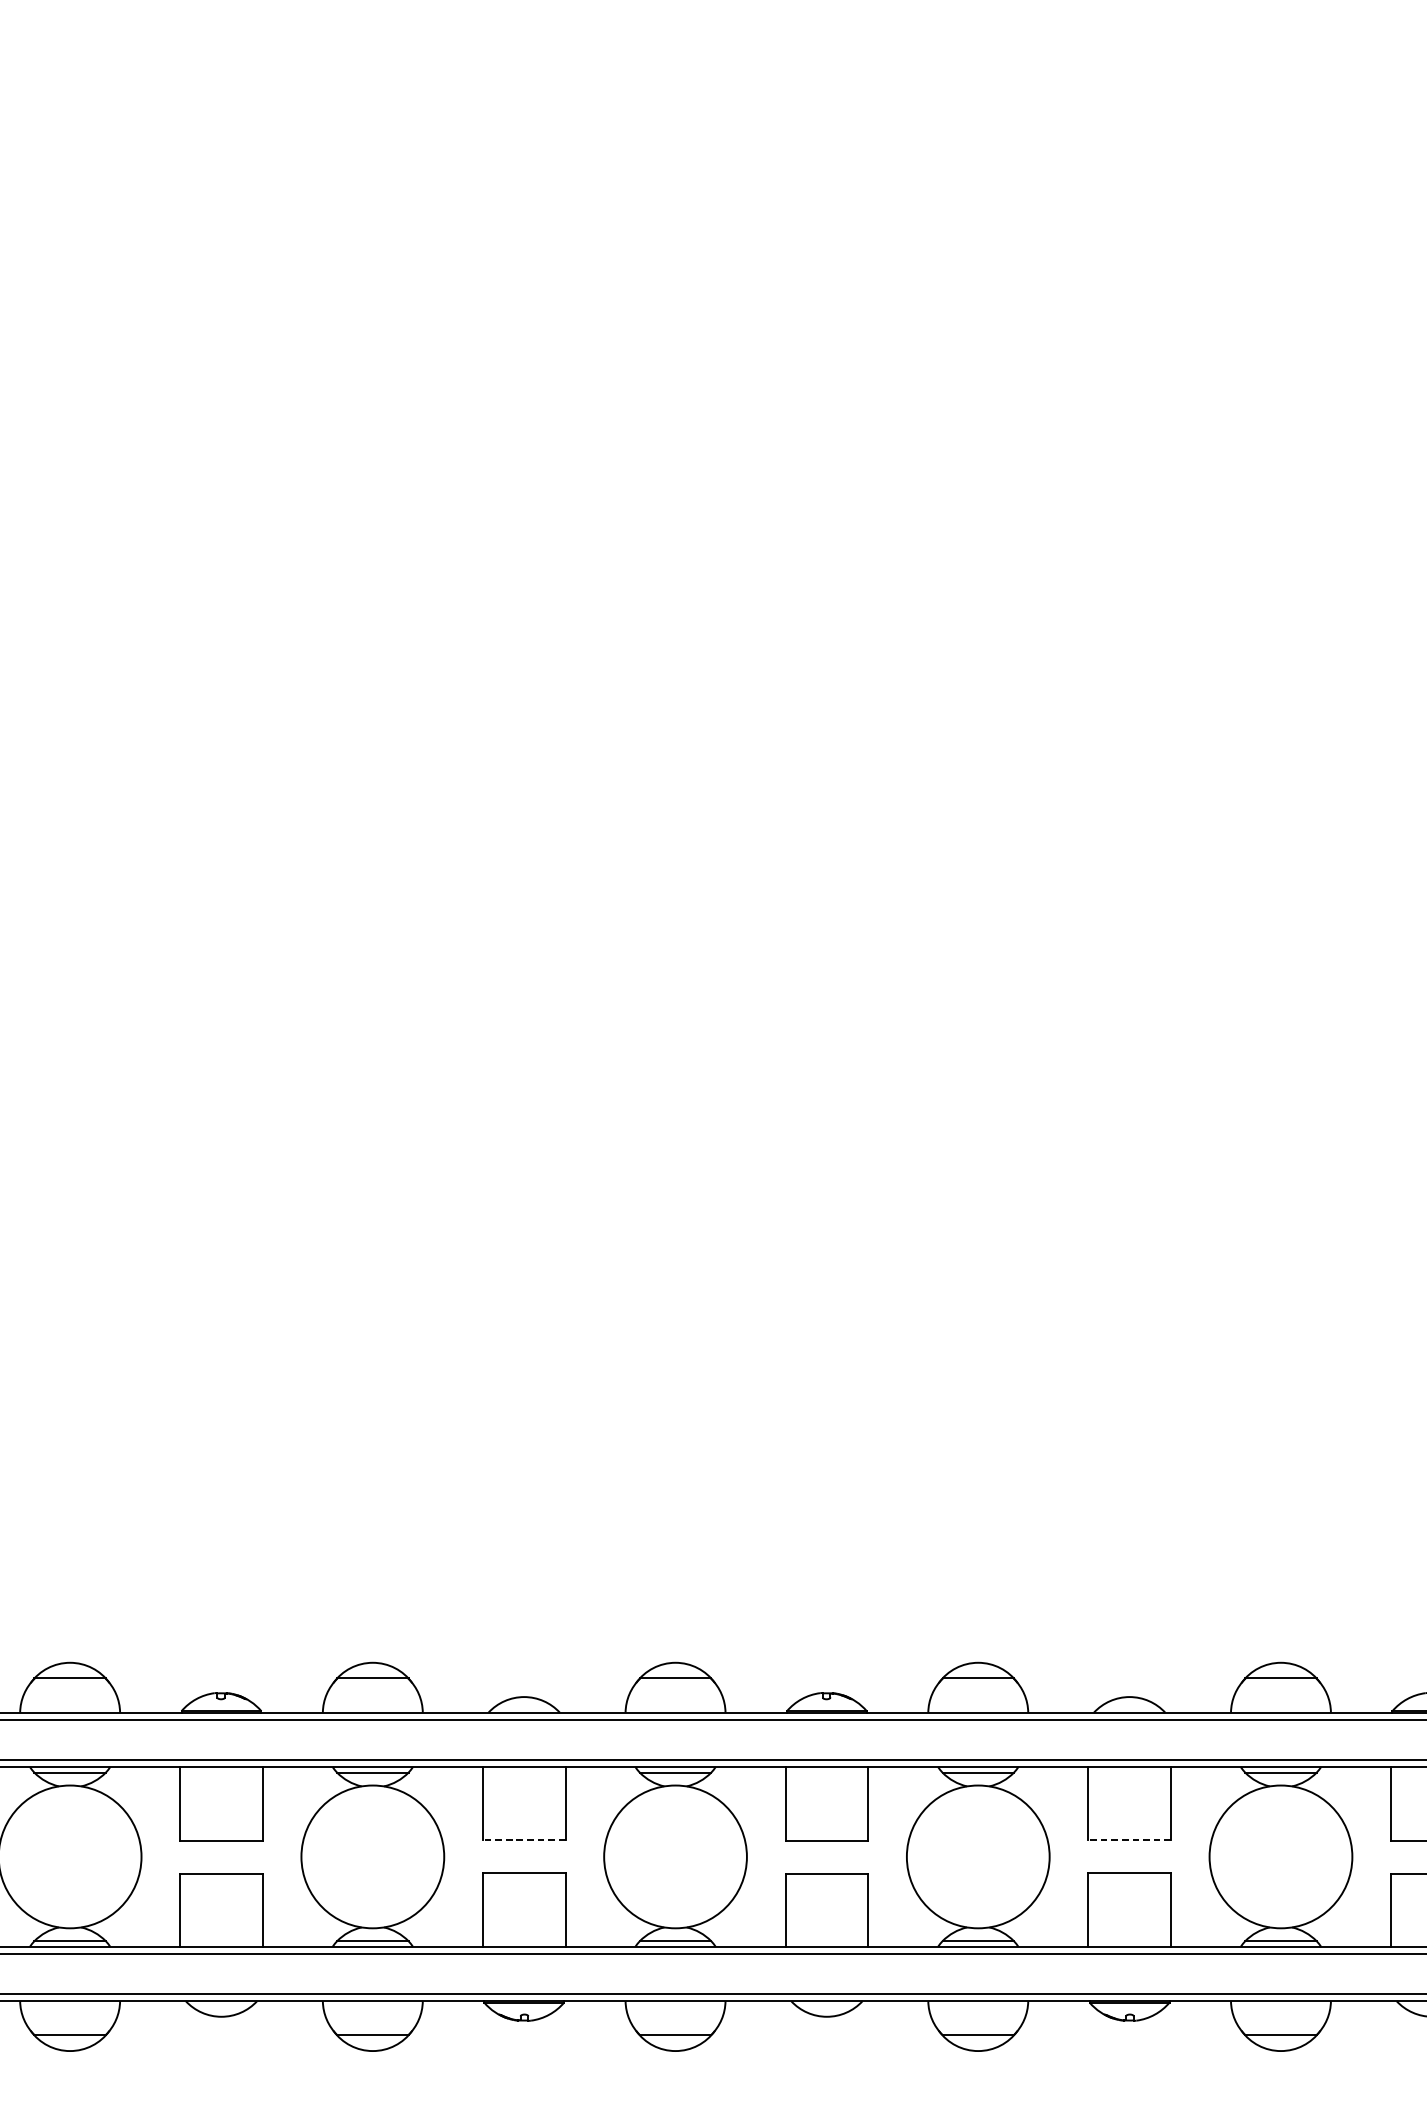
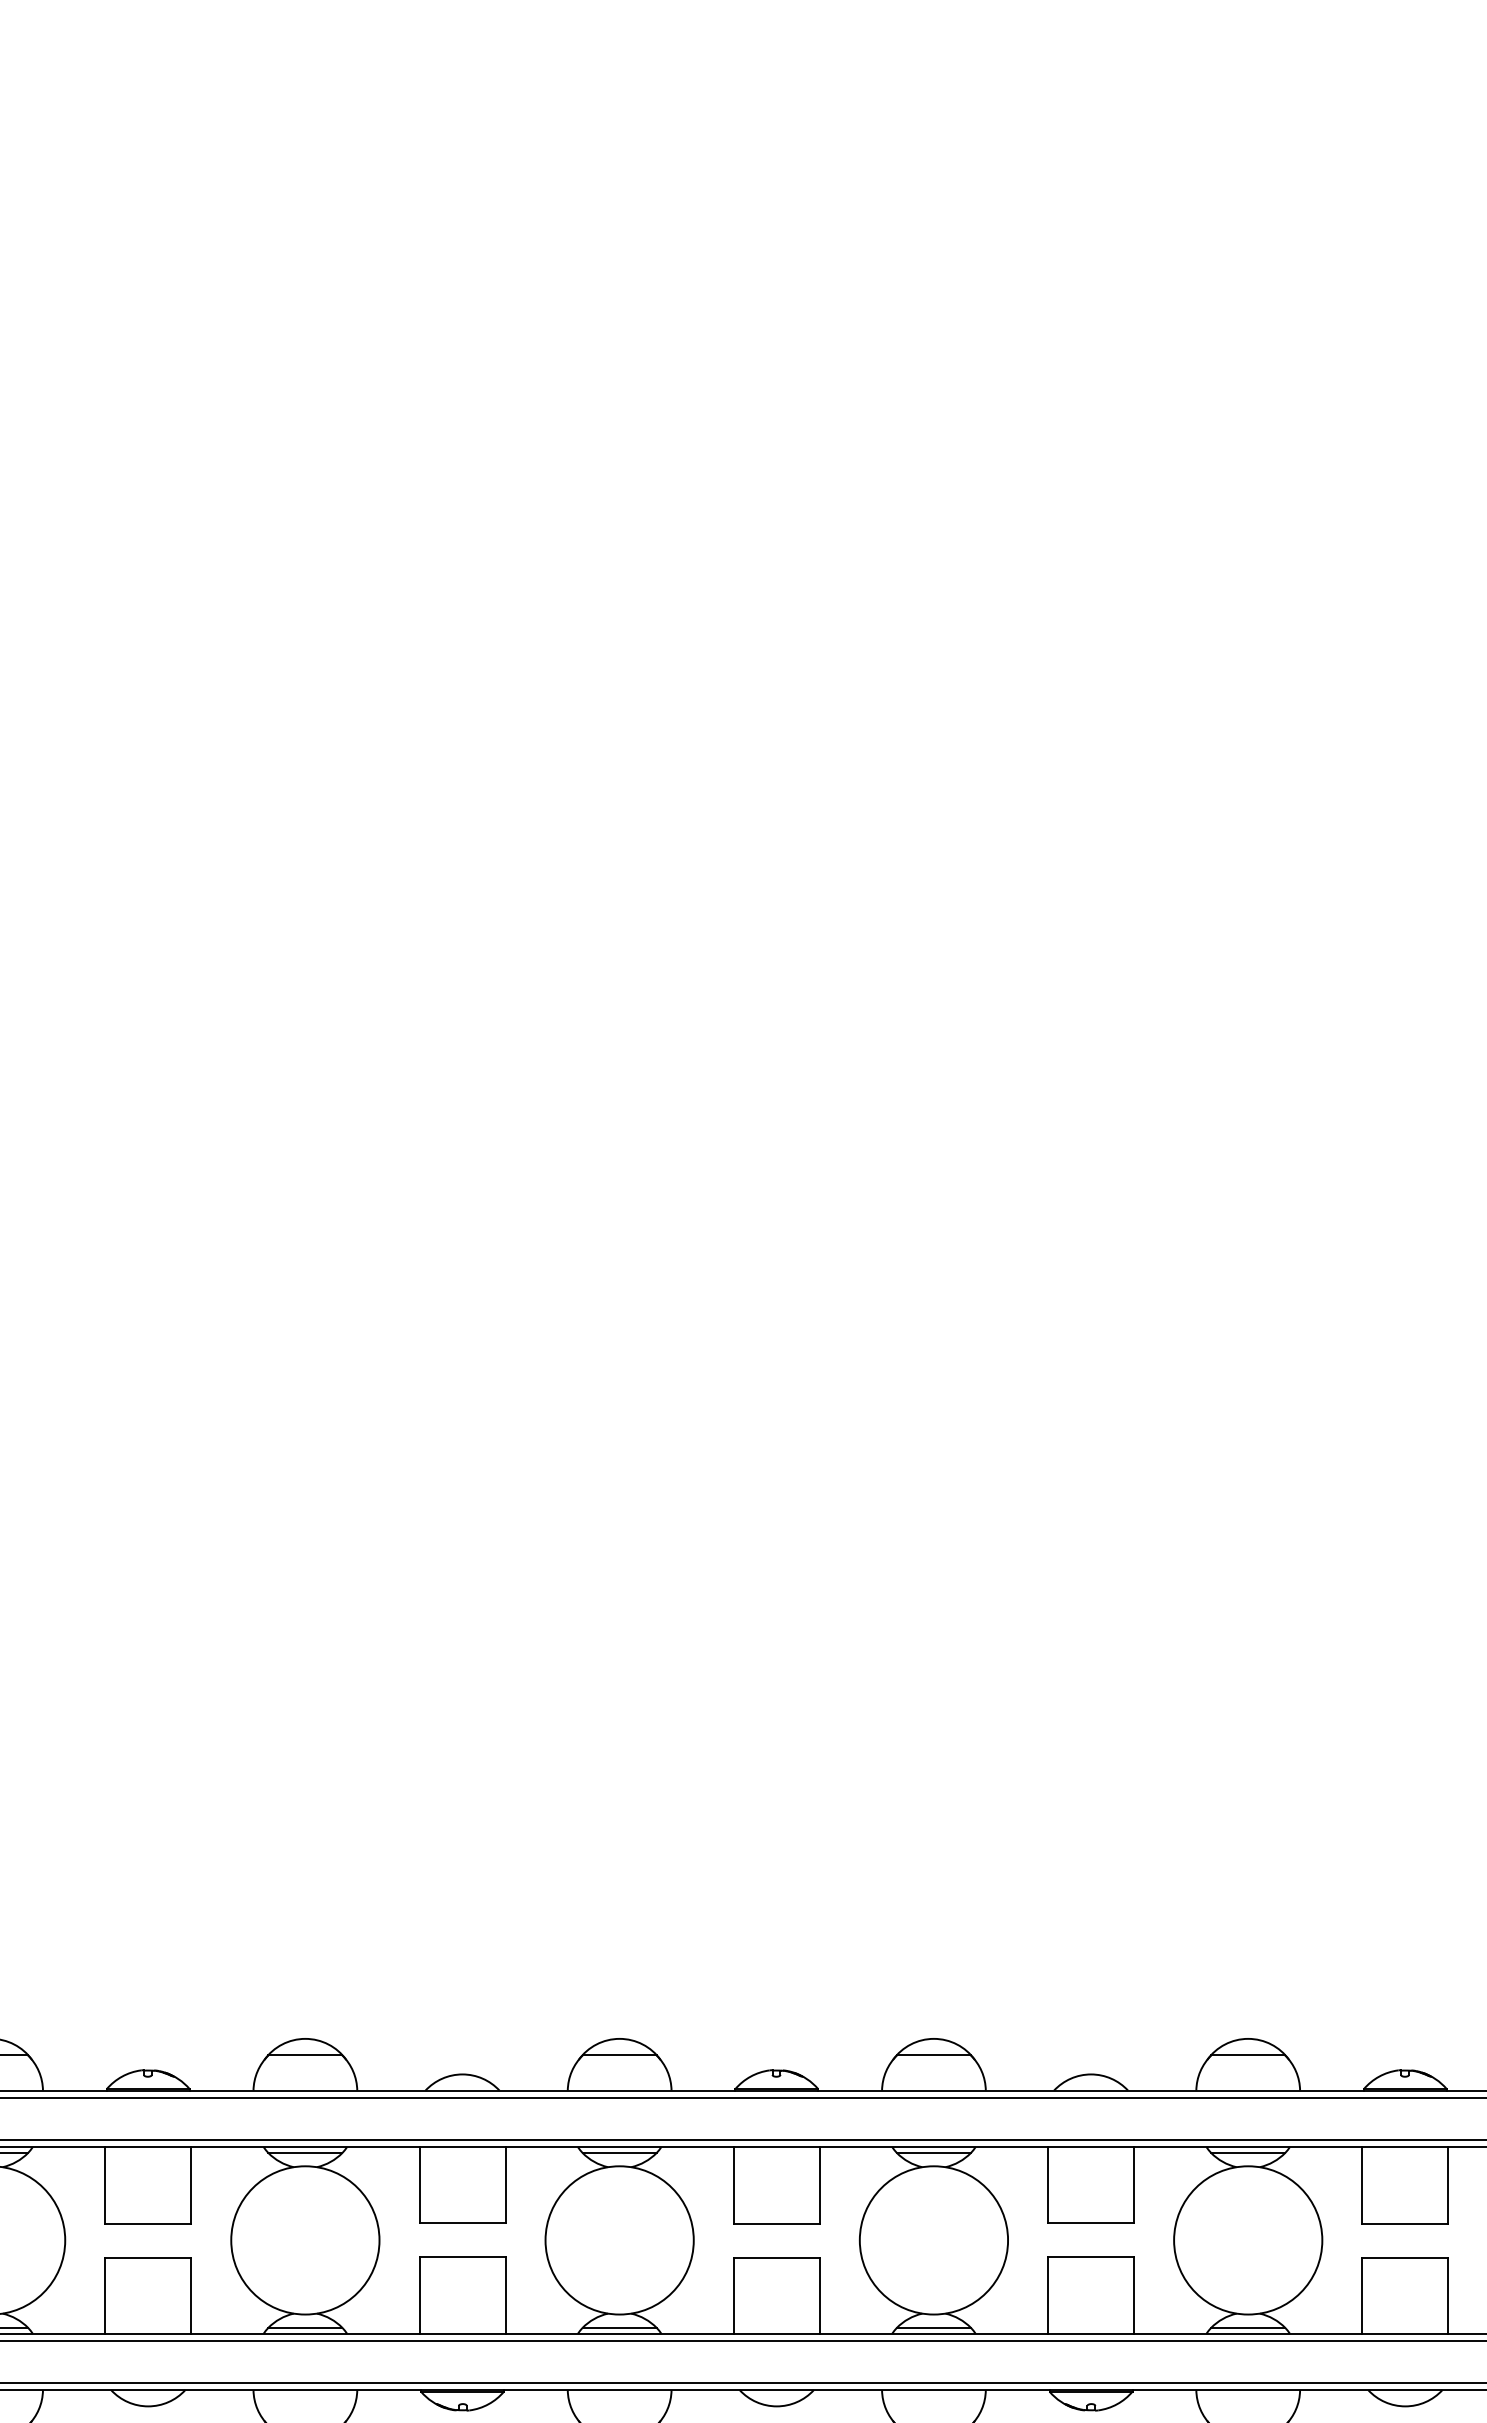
line: (524, 1839) -> (462, 2222), dashed -> solid
line: (1130, 1839) -> (1091, 2222), dashed -> solid

